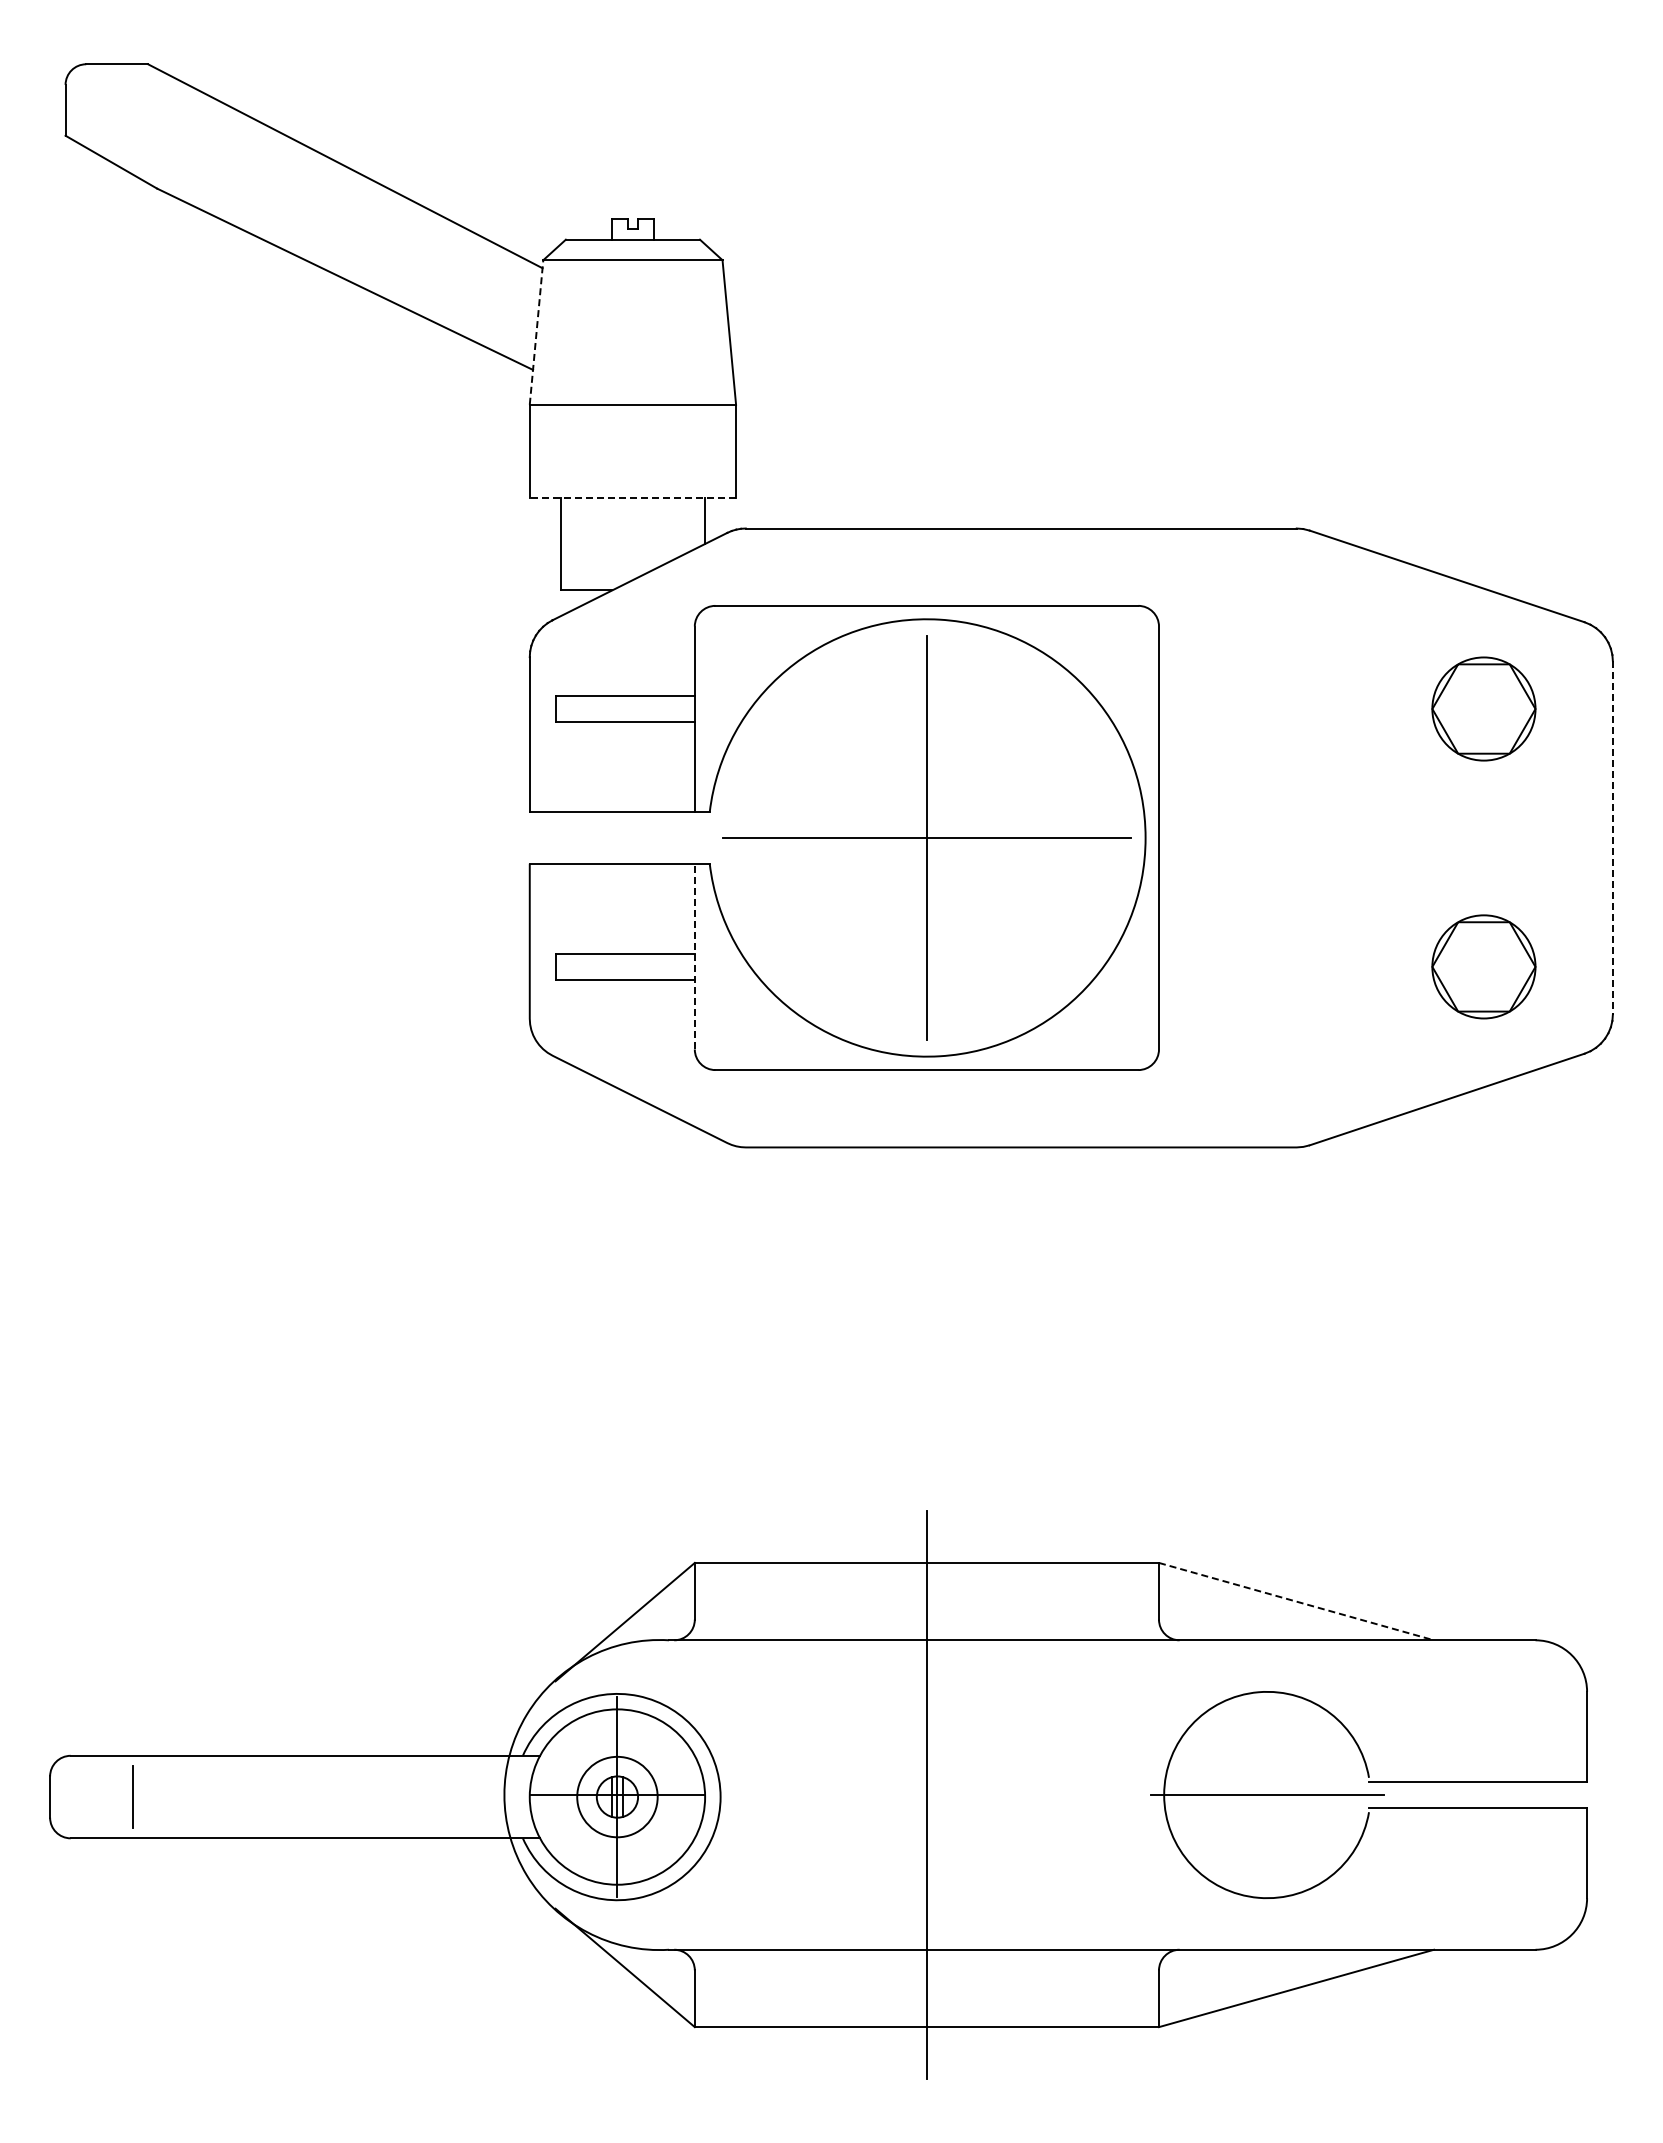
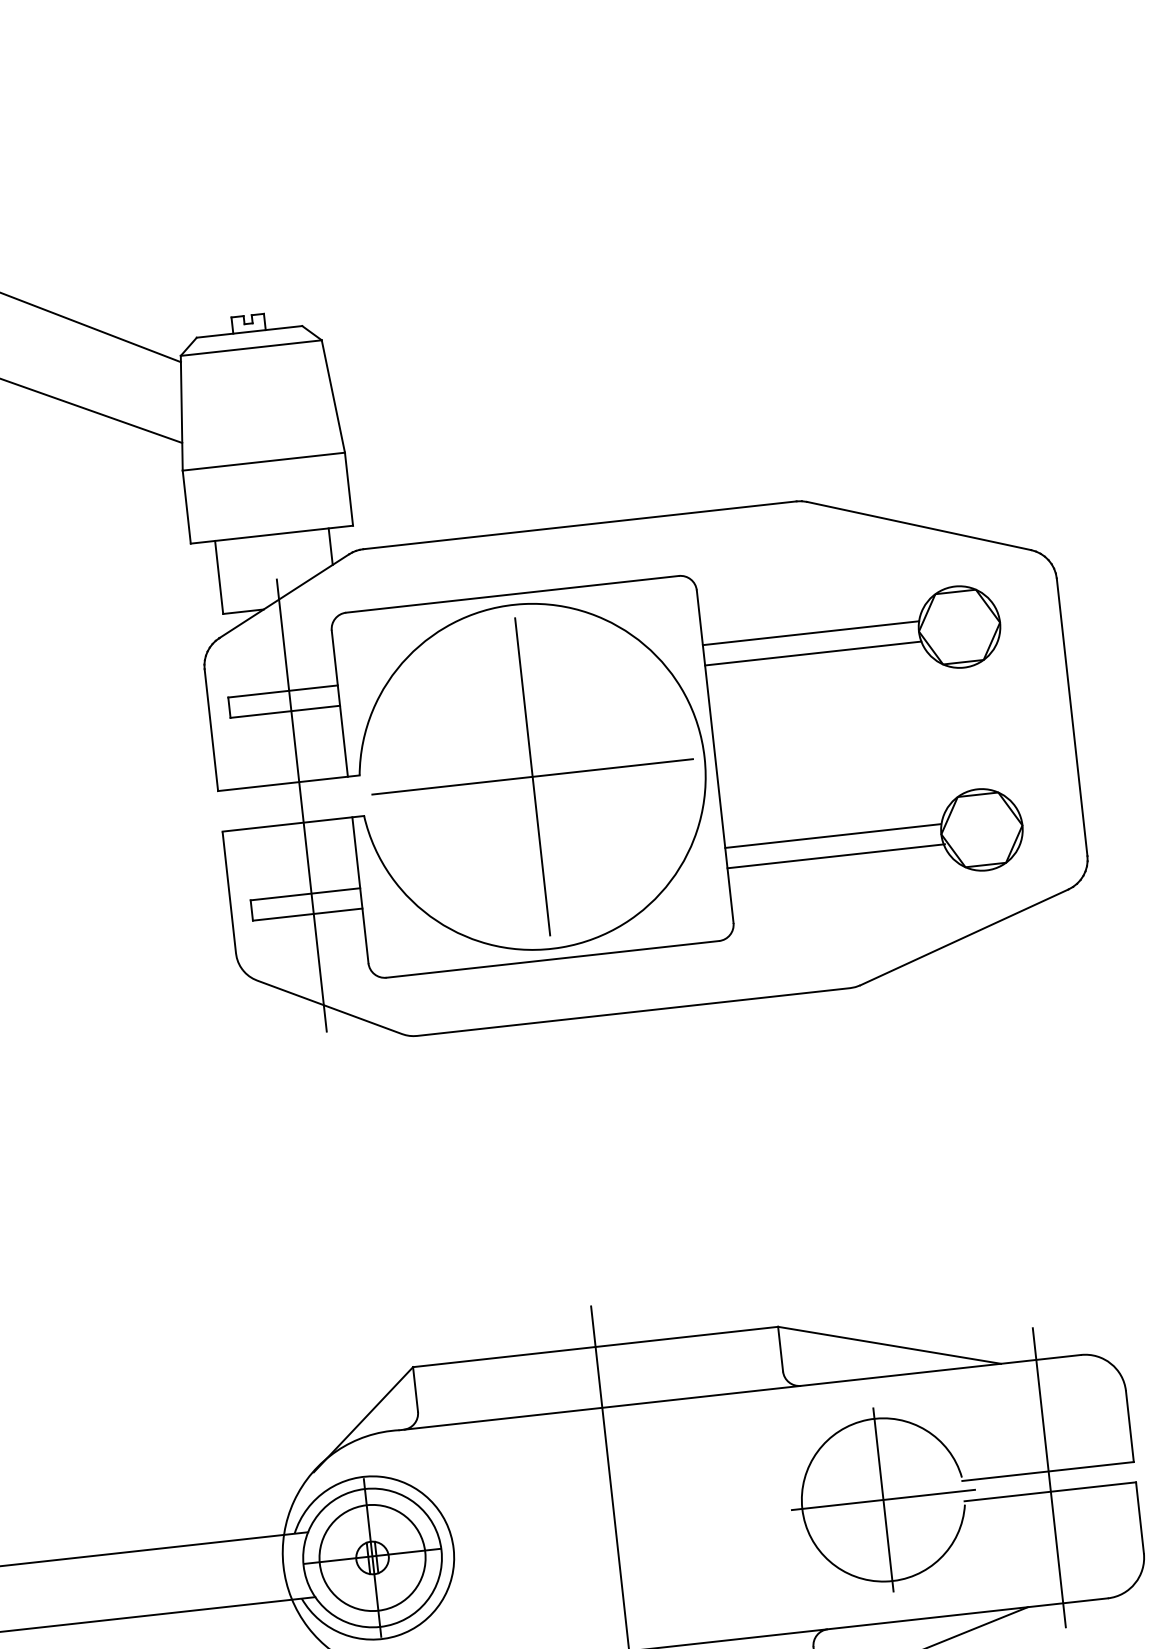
line: (536, 332) -> (181, 413), dashed -> solid
line: (632, 497) -> (271, 534), dashed -> solid
line: (1296, 696) -> (811, 633), added
line: (1296, 721) -> (813, 653), added
line: (1612, 837) -> (1071, 716), dashed -> solid
line: (632, 841) -> (301, 805), added
line: (1296, 953) -> (833, 835), added
line: (694, 956) -> (360, 890), dashed -> solid
line: (1297, 979) -> (836, 855), added
line: (1296, 1601) -> (889, 1345), dashed -> solid
line: (1478, 1790) -> (1049, 1478), added
line: (1267, 1794) -> (883, 1499), added
circle: (617, 1797) -> (372, 1558), size x1.67

